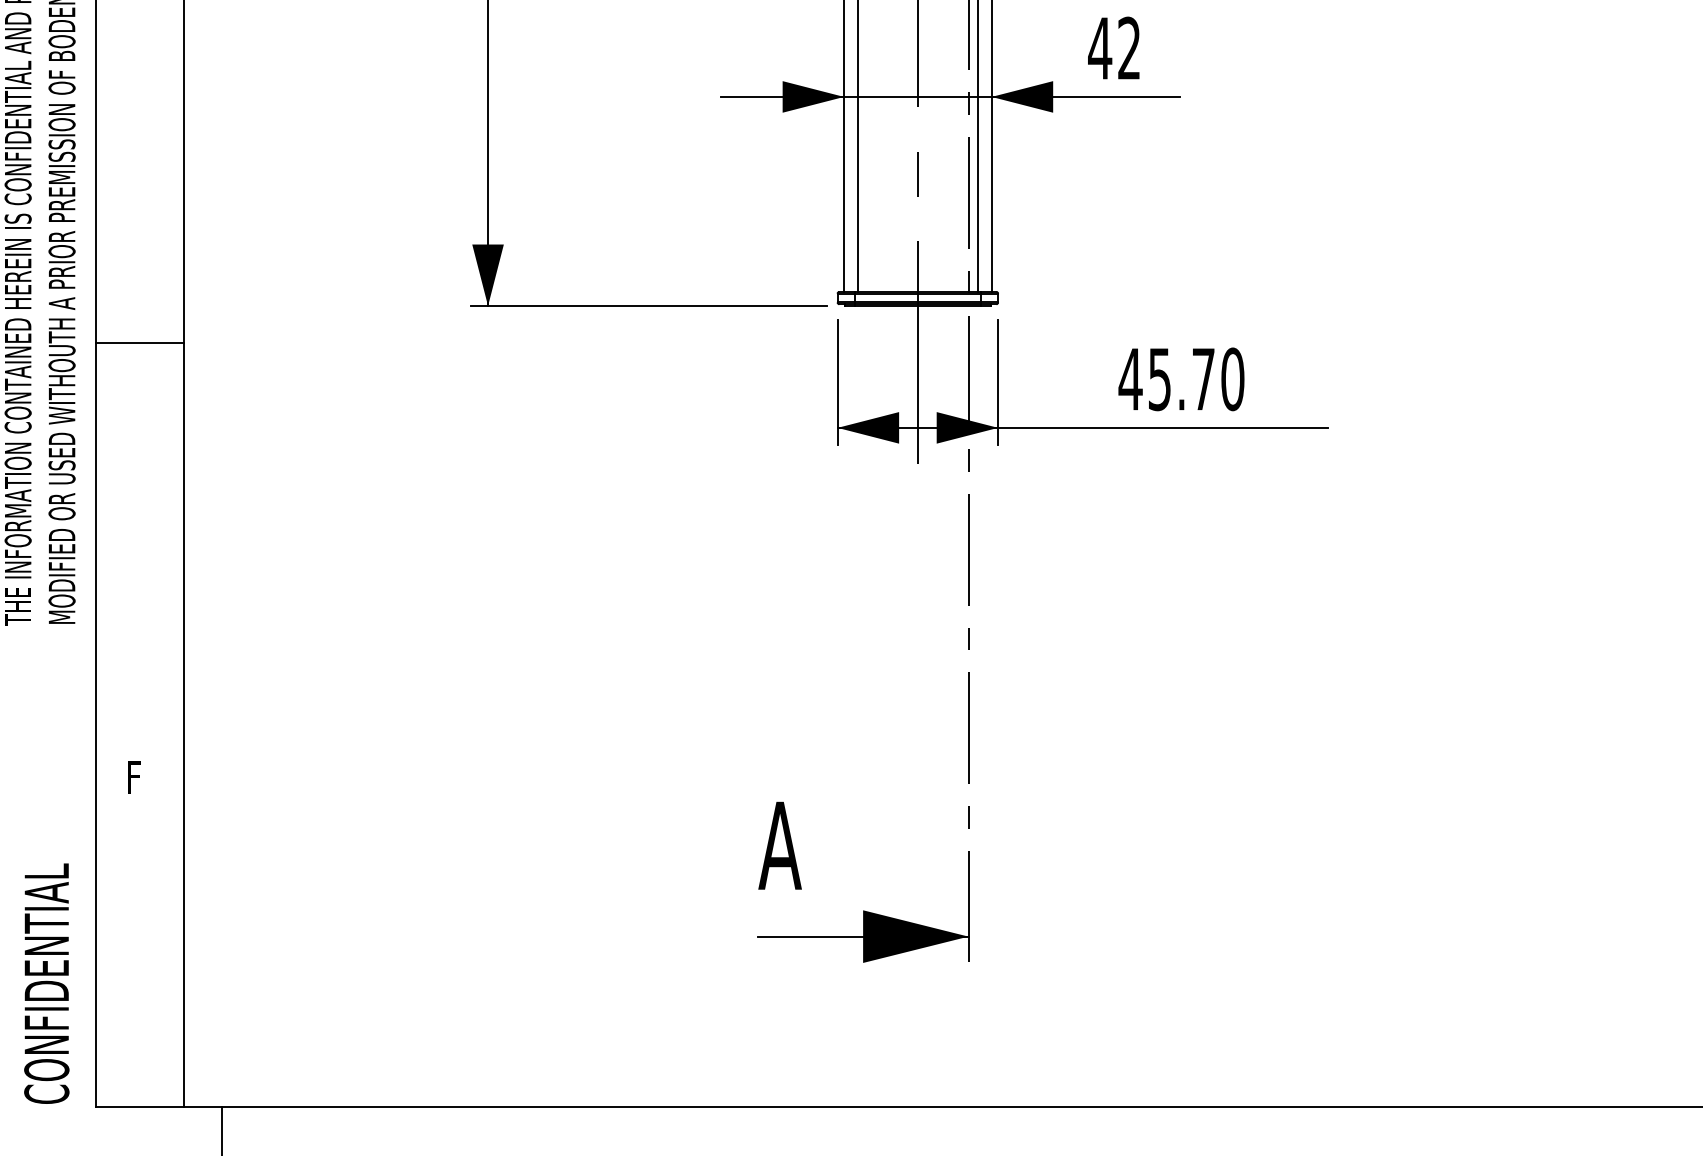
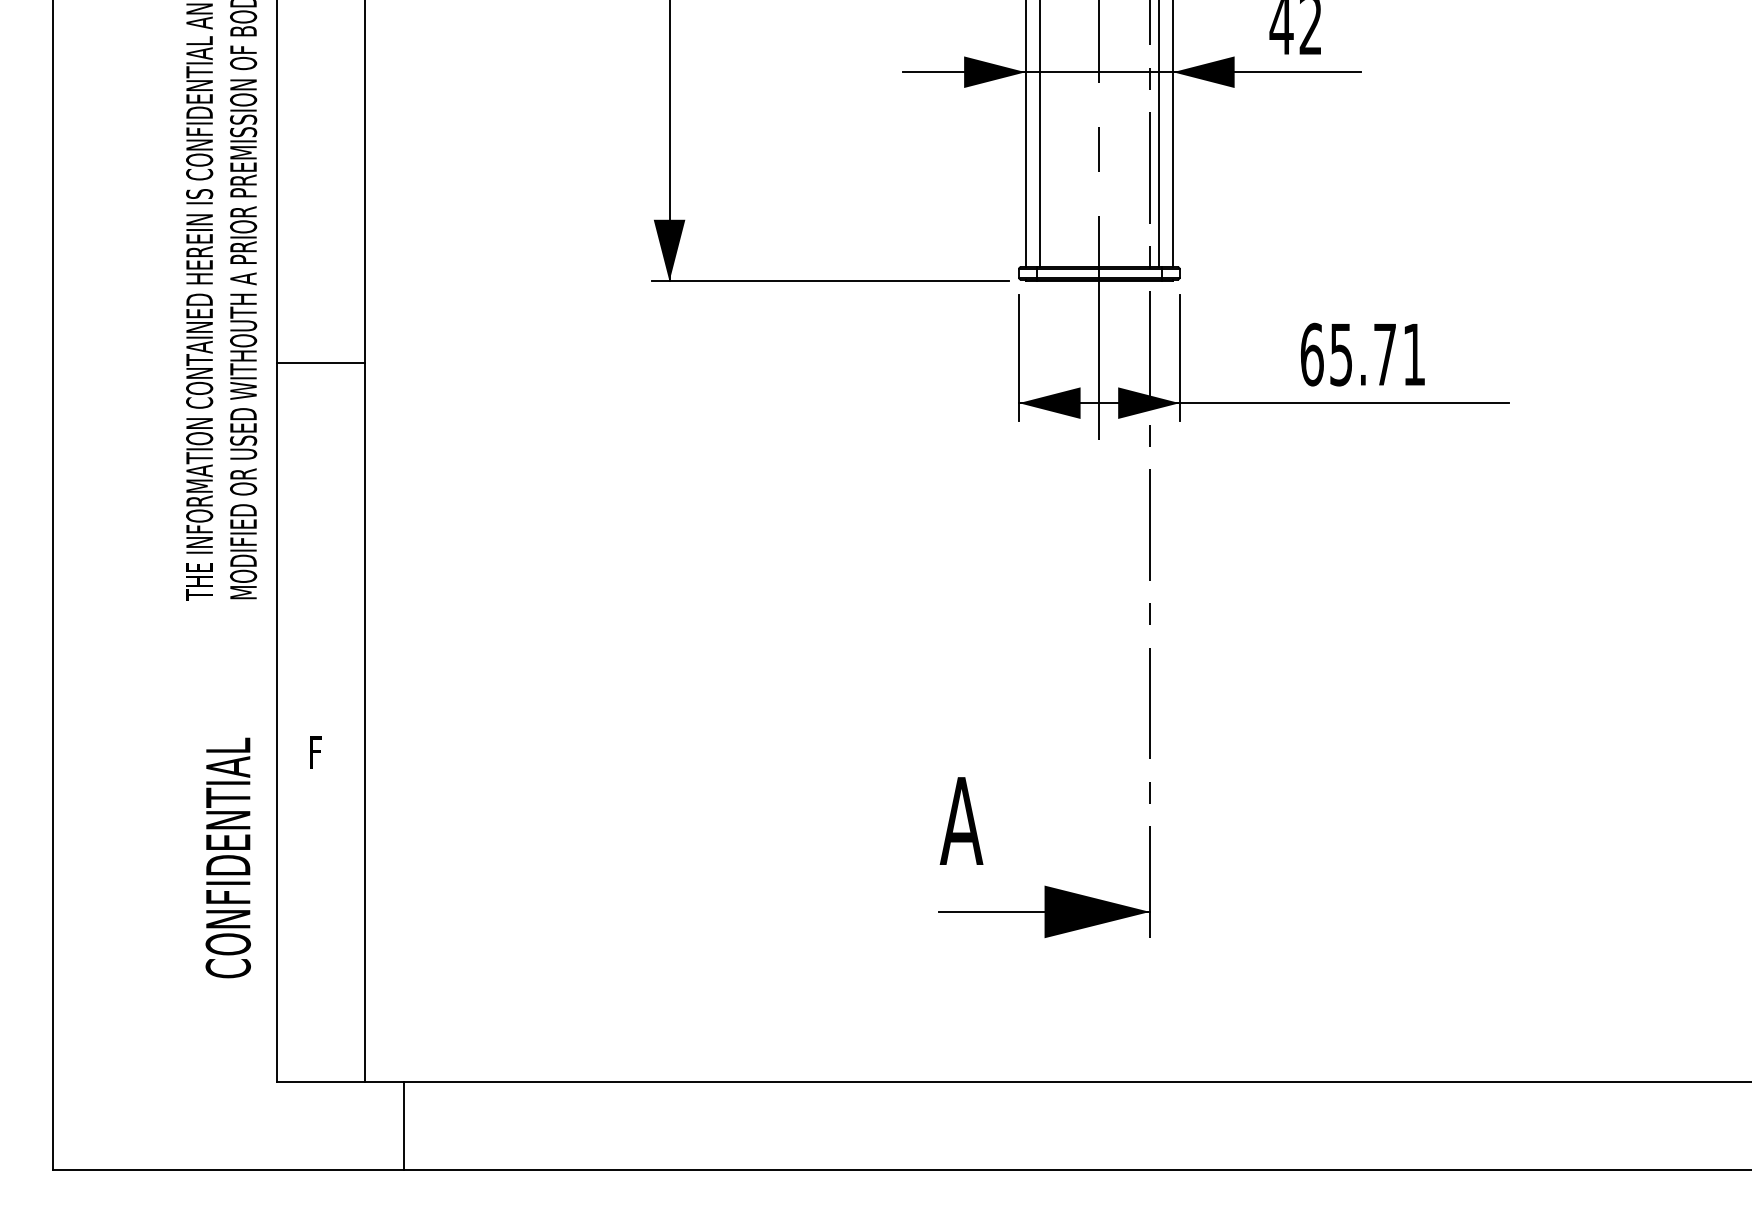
line: (140, 342) -> (321, 362), moved
text: (1181, 379) -> (1362, 354), 45.70 -> 65.71
text: (46, 983) -> (227, 857), moved

